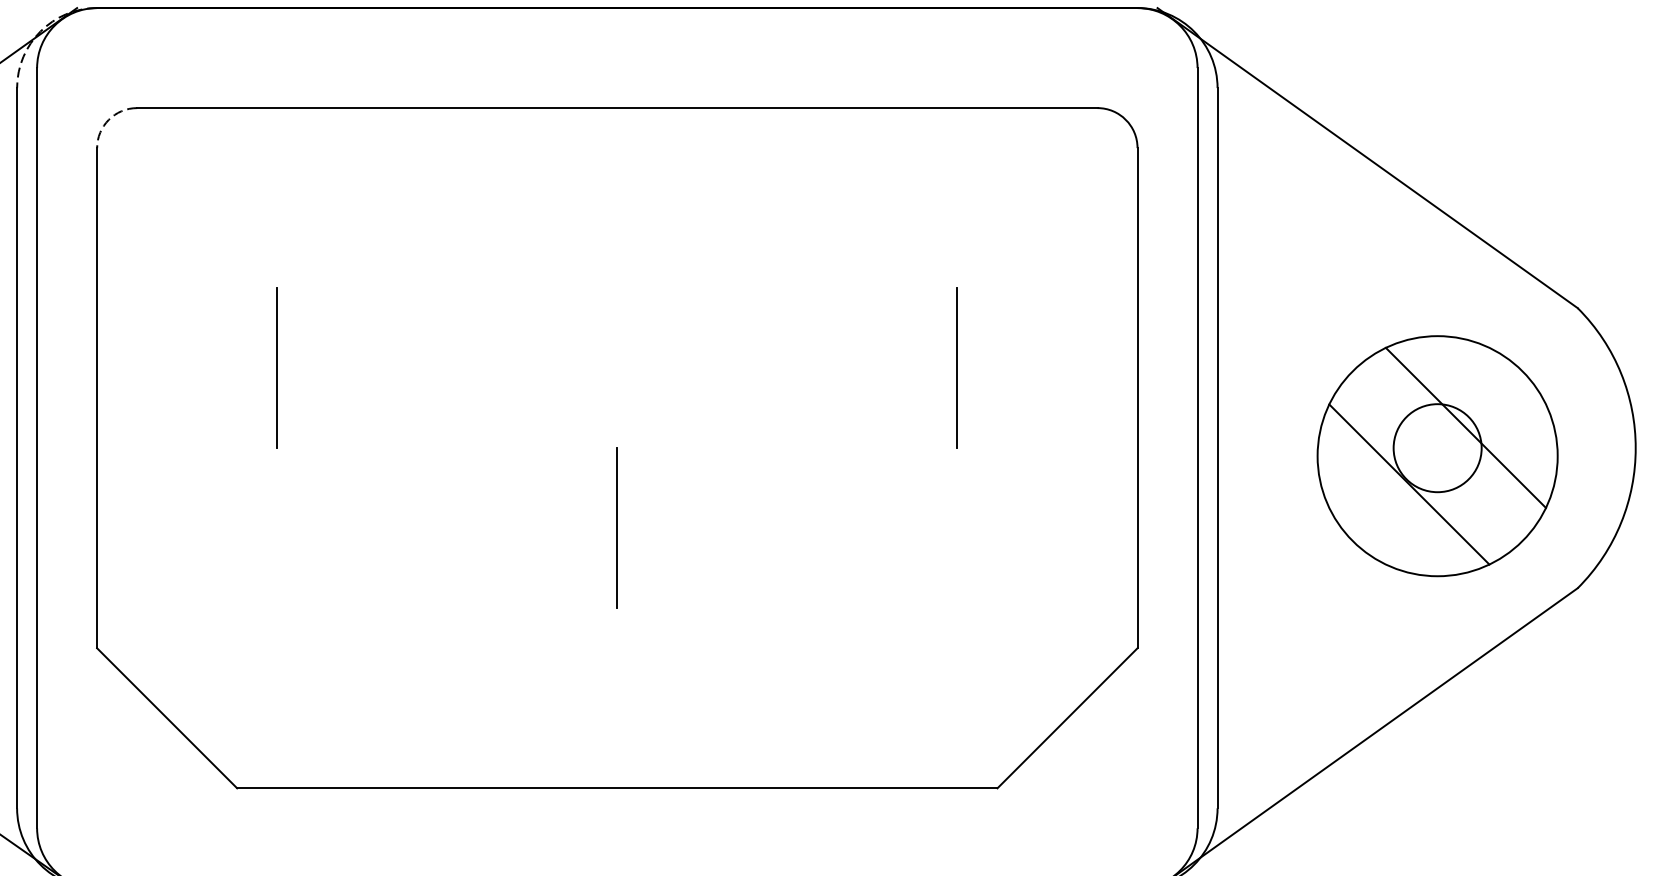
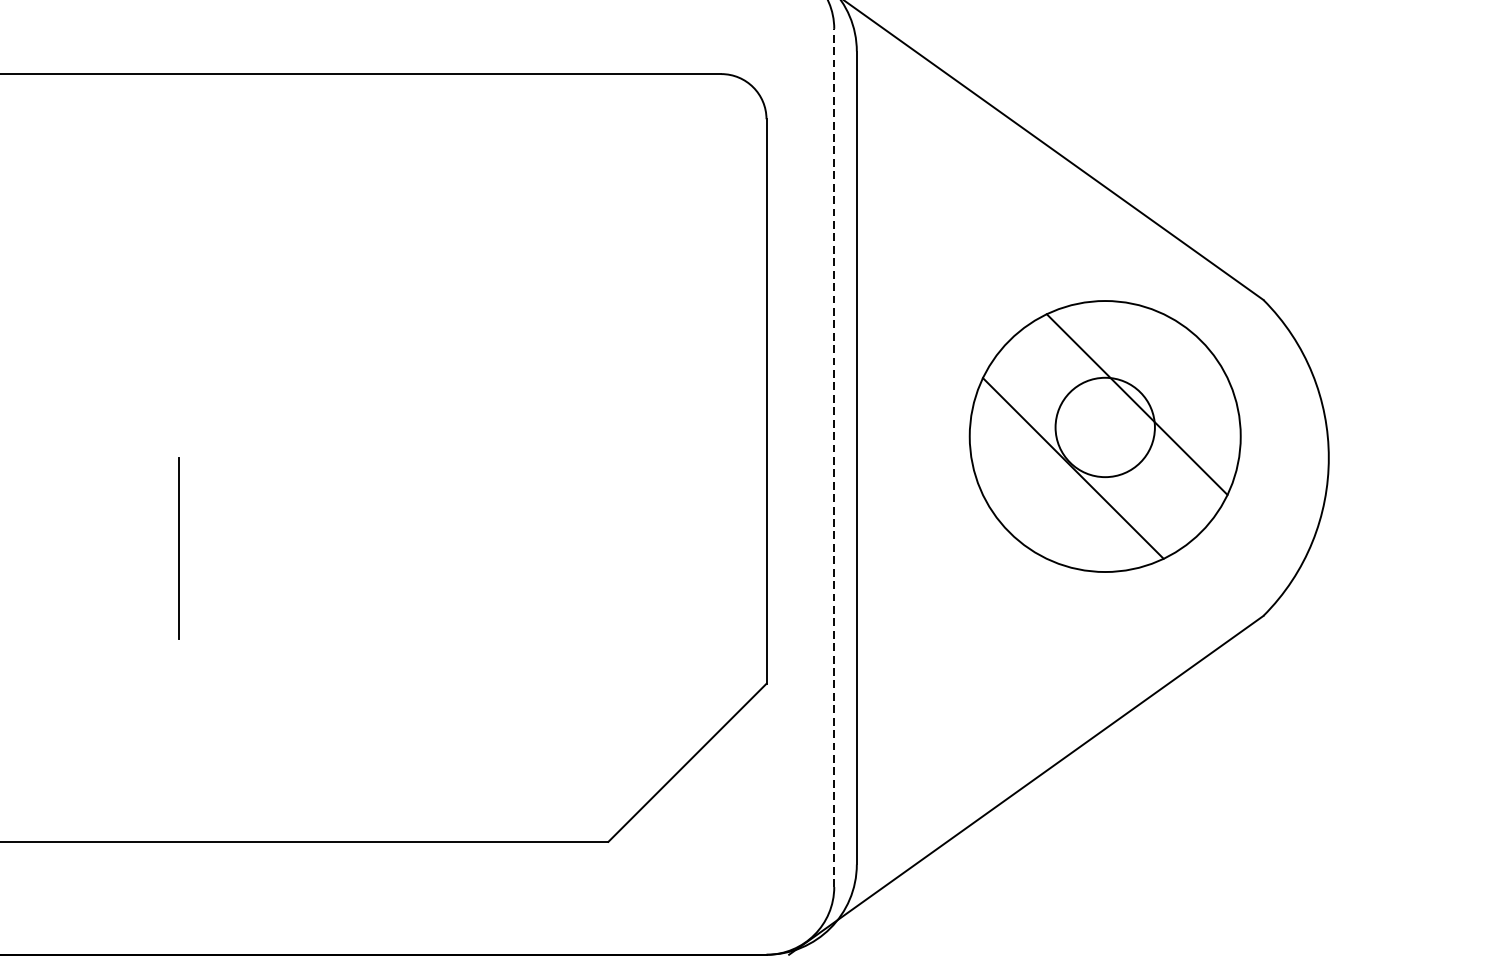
line: (956, 367) -> (562, 366), removed
line: (1197, 447) -> (834, 457), solid -> dashed
part: (1437, 456) -> (1105, 436), moved

